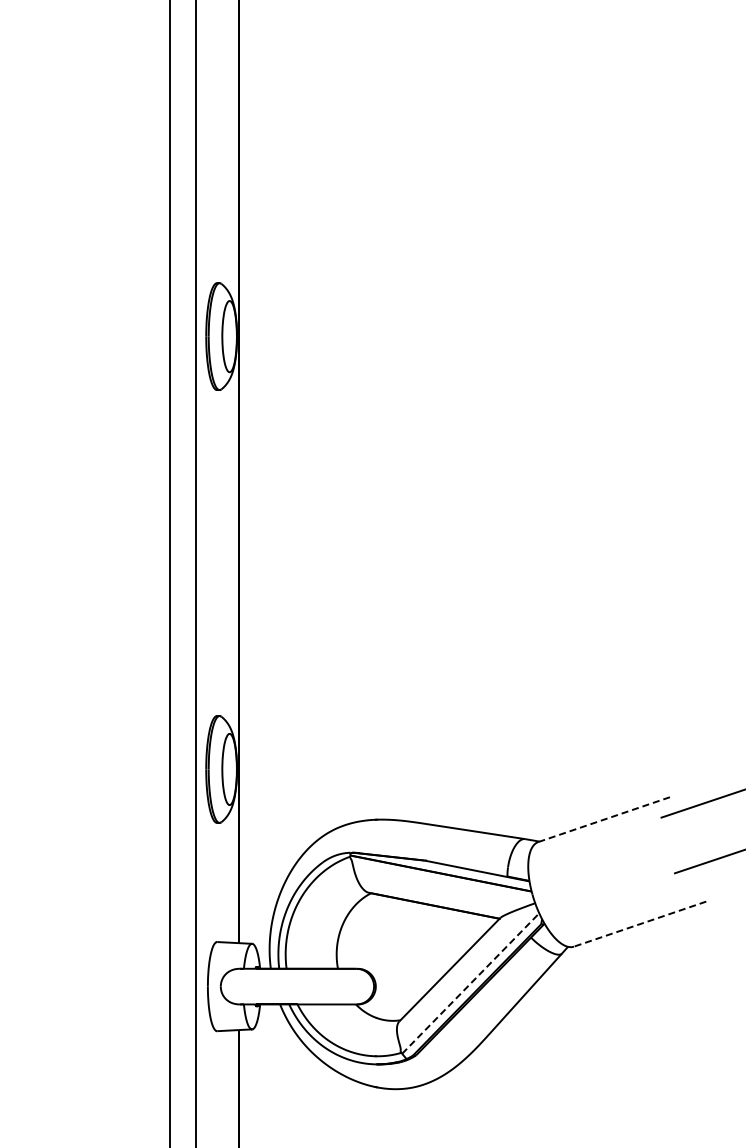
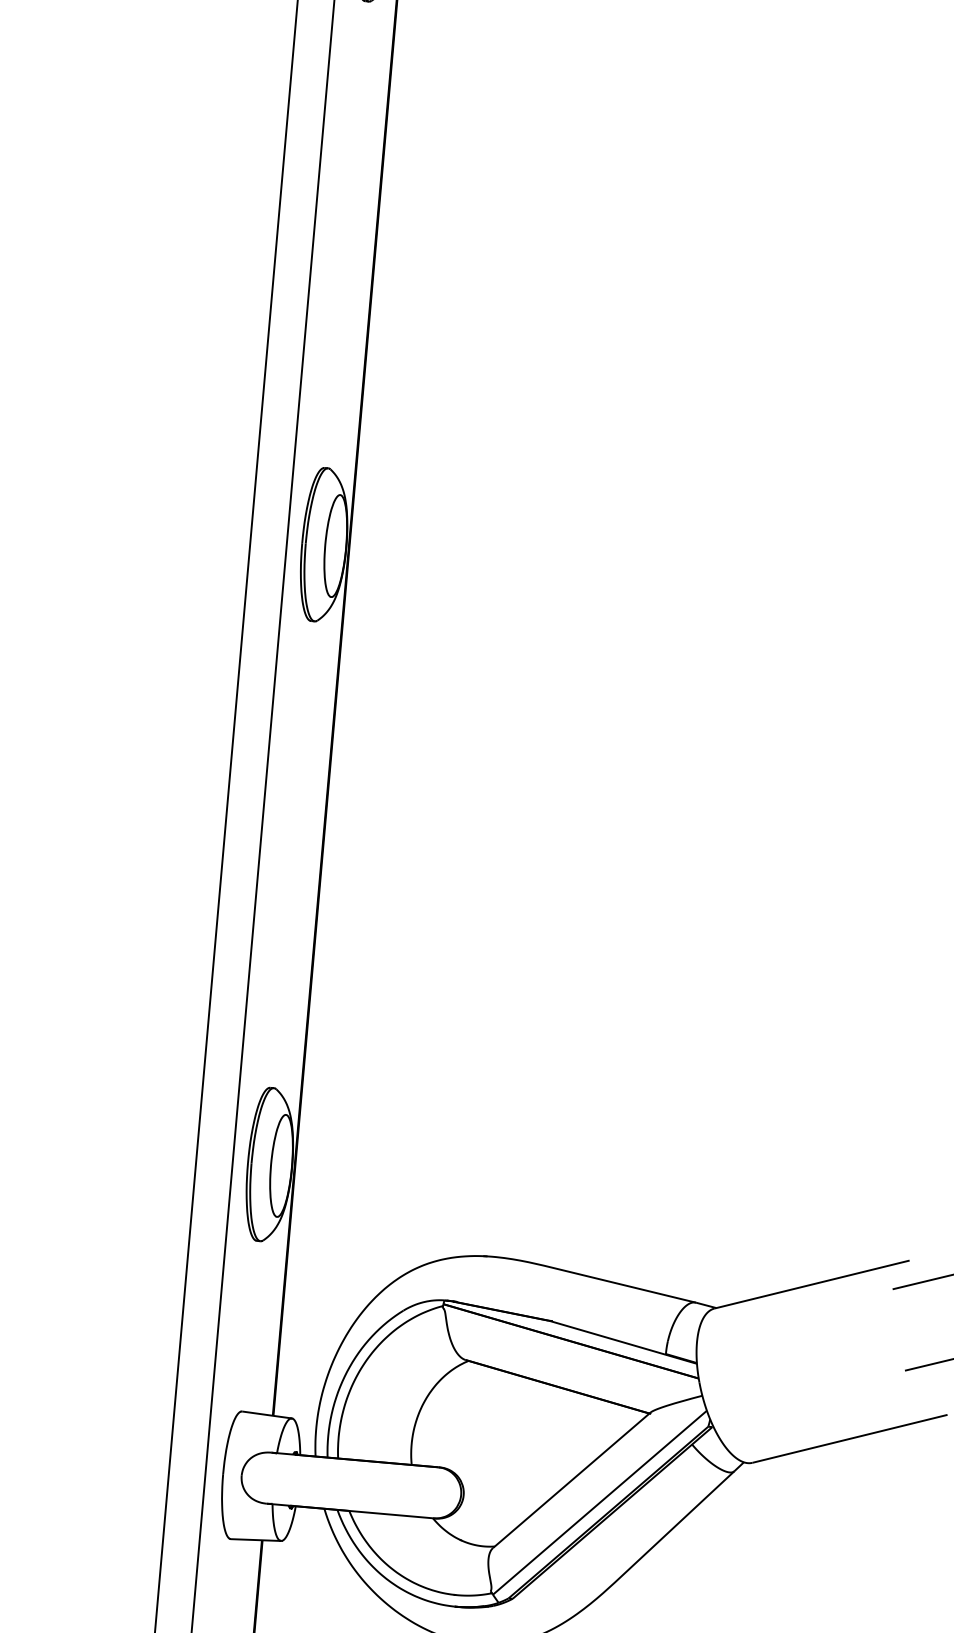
line: (604, 819) -> (812, 1284), dashed -> solid
line: (640, 924) -> (850, 1439), dashed -> solid
line: (471, 983) -> (601, 1502), dashed -> solid

